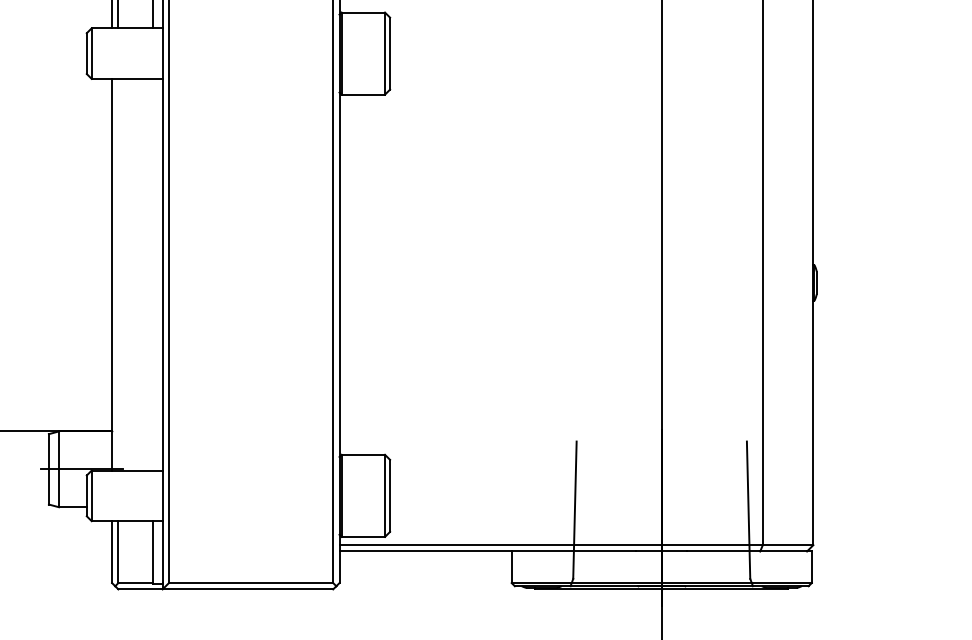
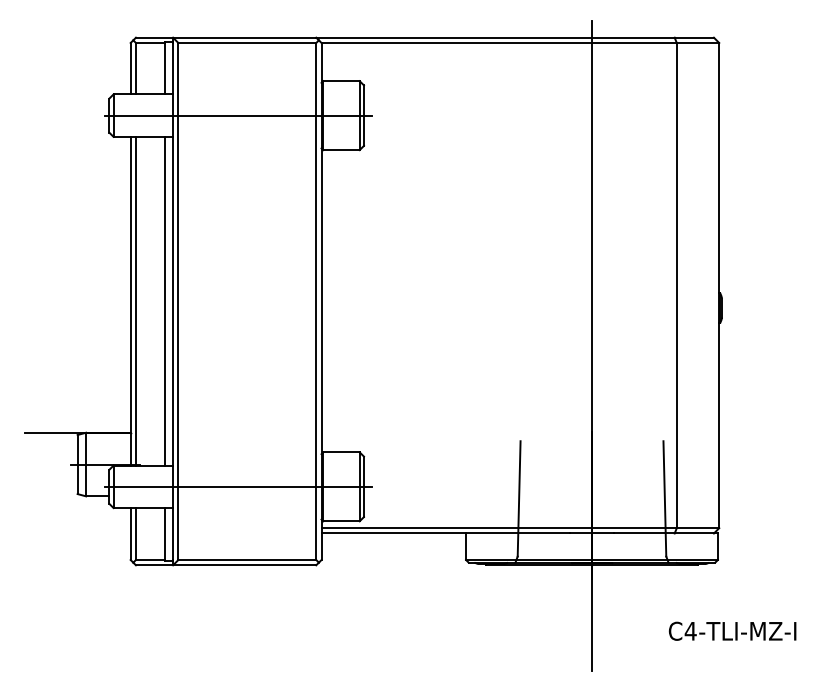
line: (239, 53) -> (237, 115), added
line: (117, 273) -> (135, 300), added
line: (153, 273) -> (165, 300), added
line: (239, 495) -> (237, 486), added

